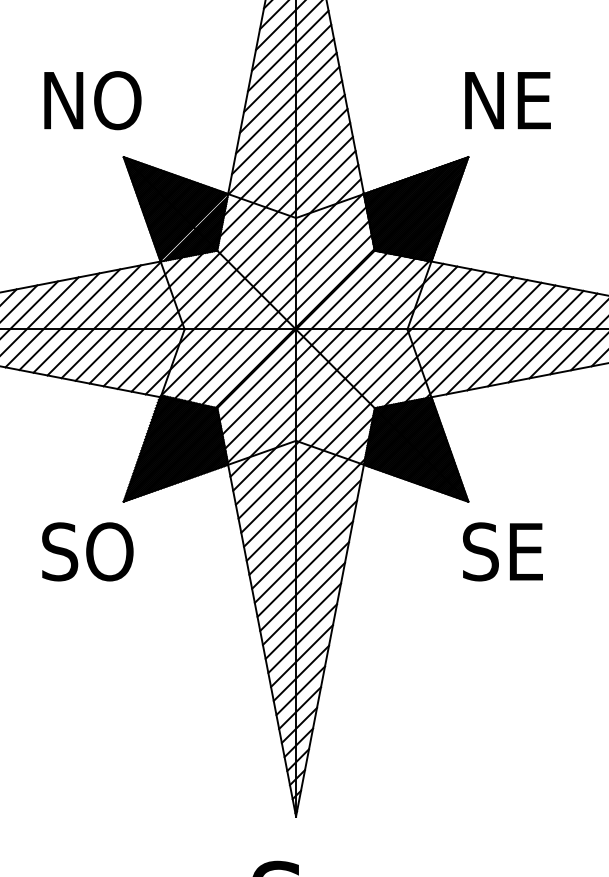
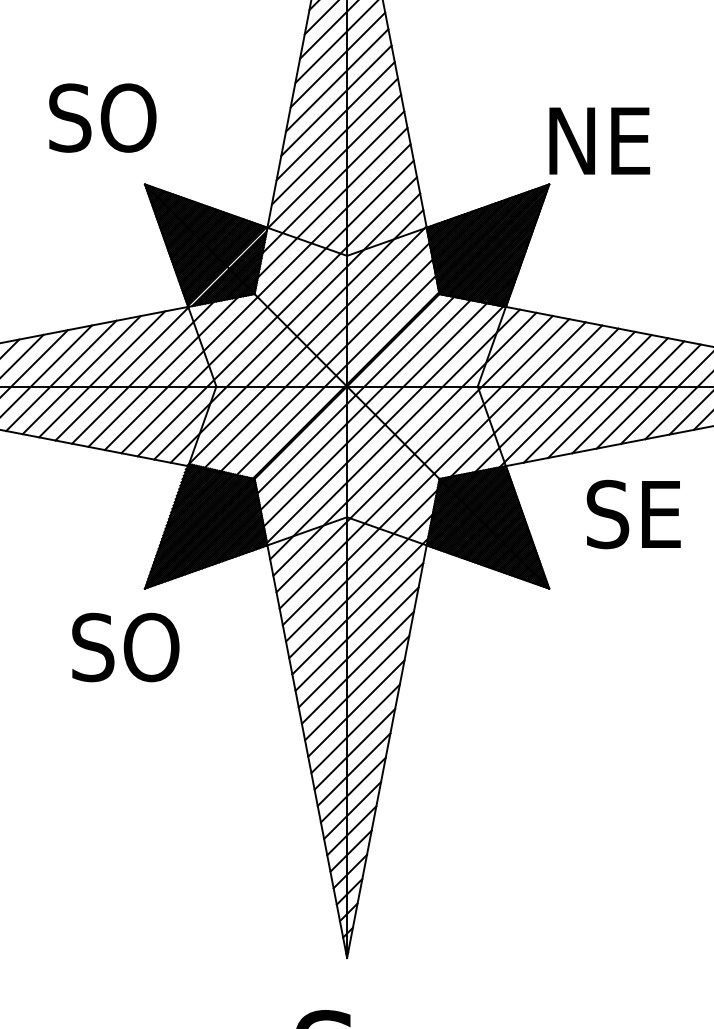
text: (91, 100) -> (107, 117), NO -> SO
text: (507, 100) -> (599, 140), moved
text: (87, 551) -> (125, 647), moved
text: (502, 551) -> (633, 514), moved

